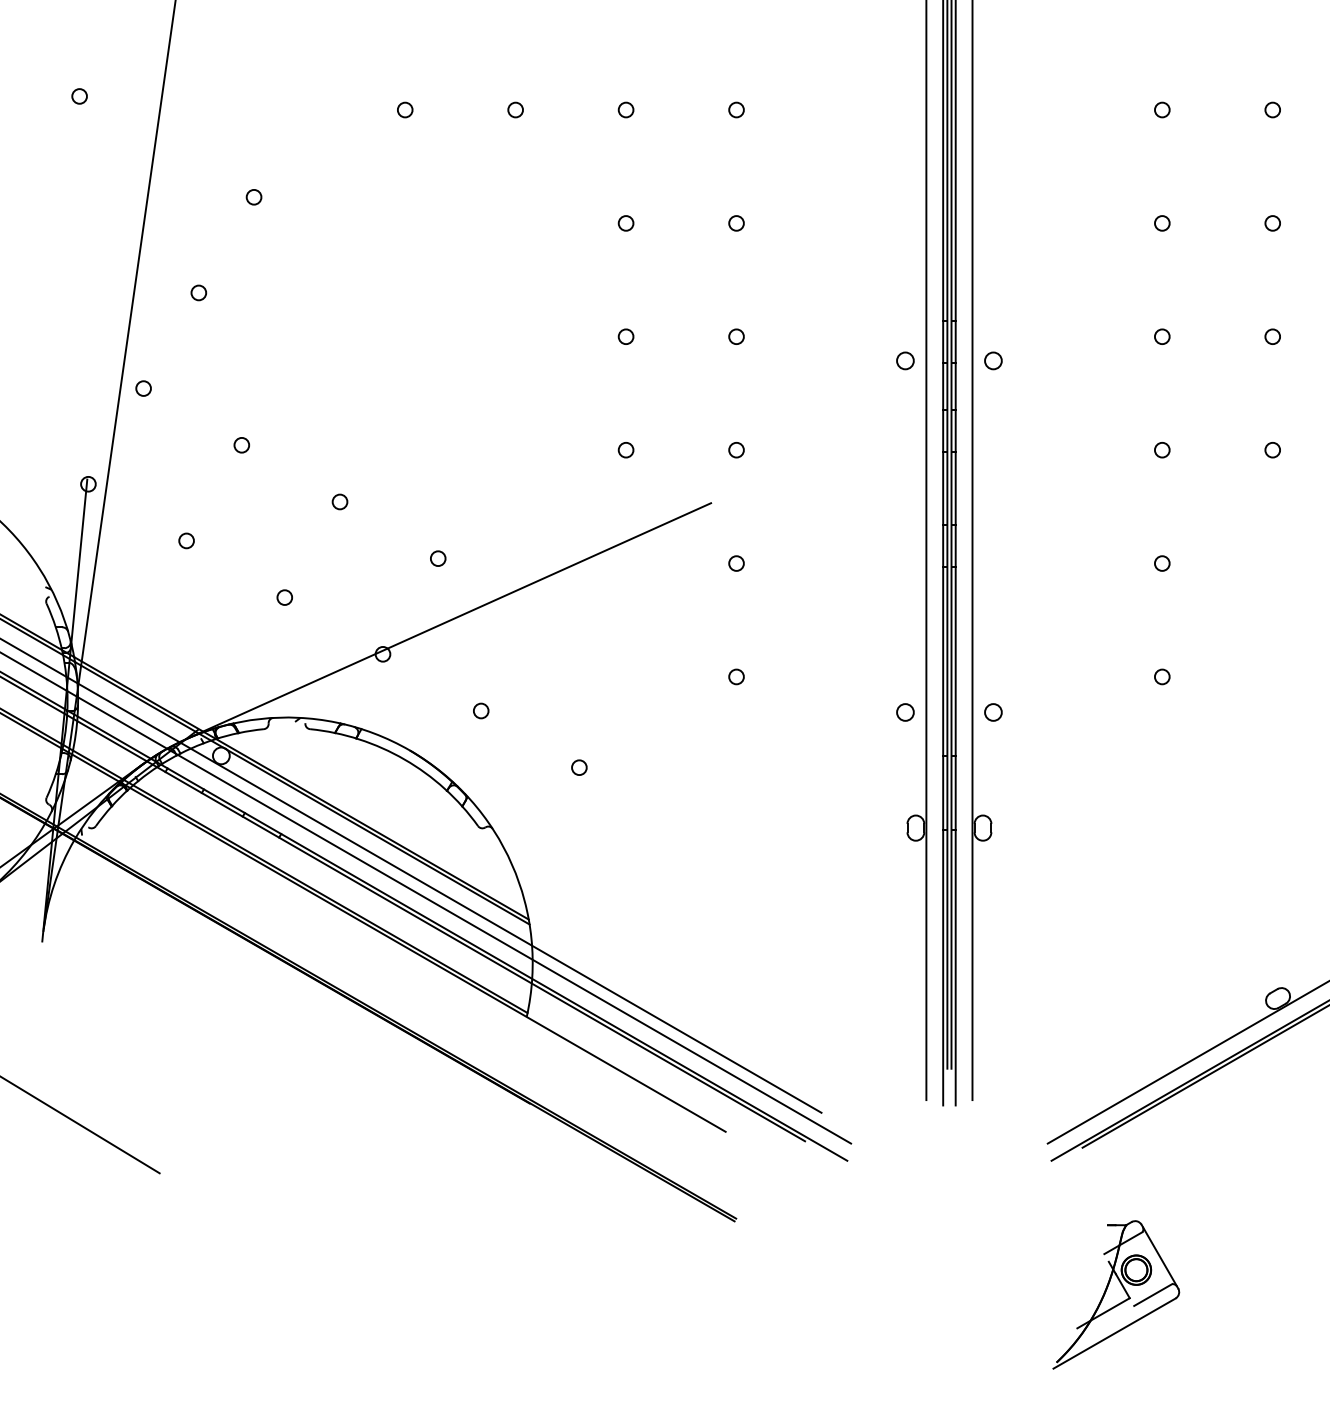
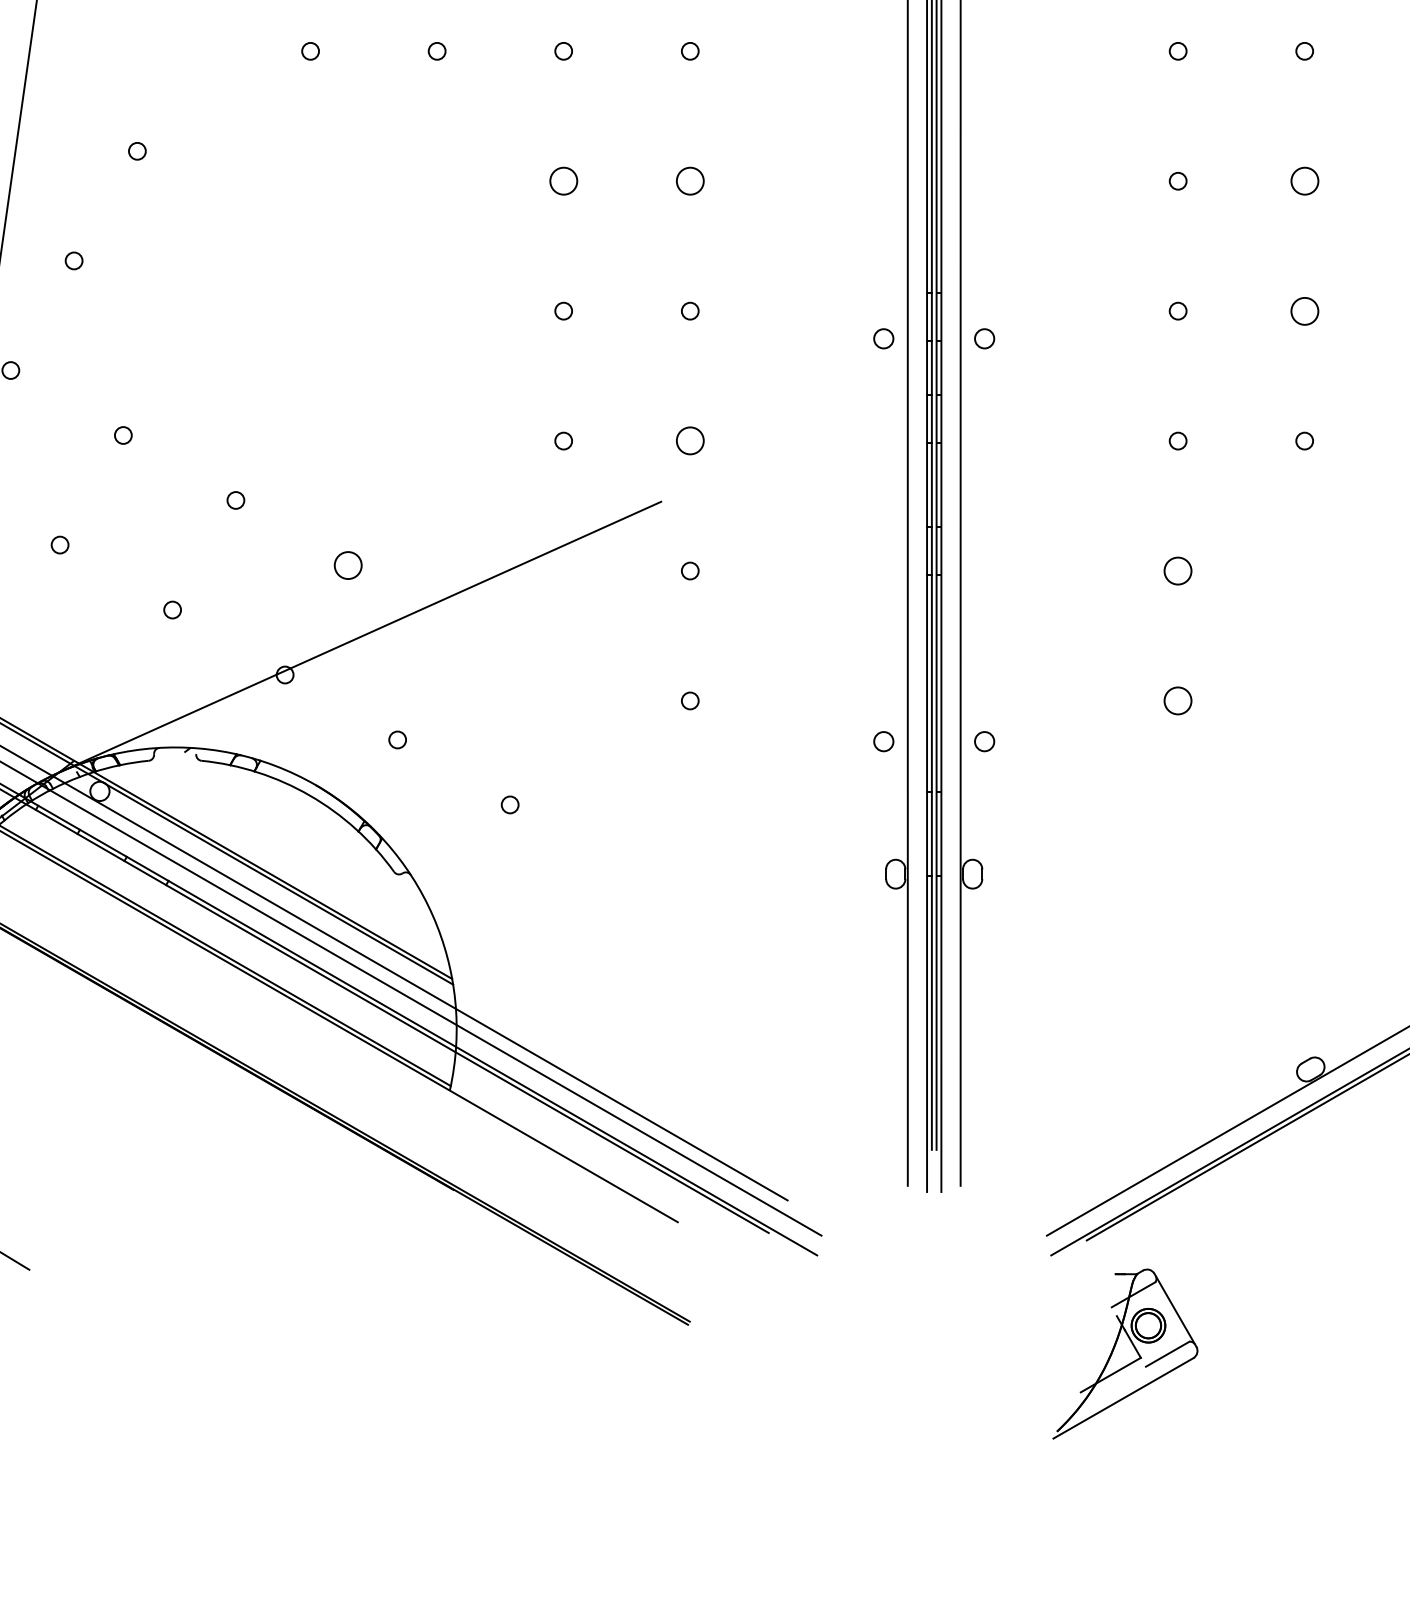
circle: (625, 223) -> (563, 181), size x1.6
circle: (736, 223) -> (690, 181), size x1.6
circle: (1272, 223) -> (1304, 181), size x1.6
circle: (1272, 336) -> (1304, 310), size x1.6
circle: (736, 450) -> (690, 441), size x1.6
circle: (438, 558) -> (348, 565), size x1.6
circle: (1162, 563) -> (1178, 570), size x1.6
circle: (1162, 676) -> (1178, 700), size x1.6
part: (1116, 1294) -> (1125, 1353), moved

